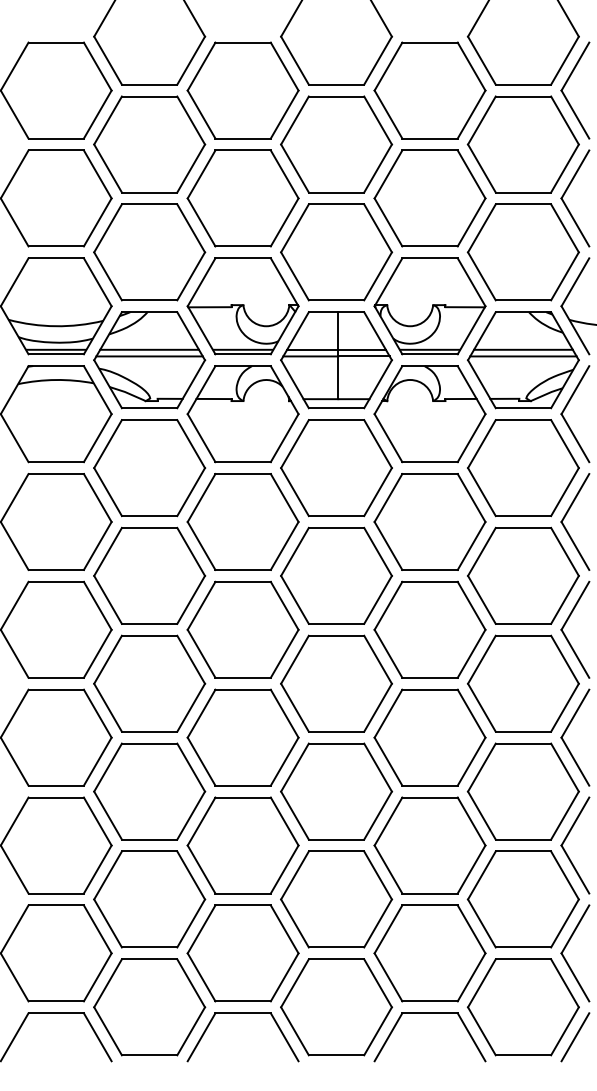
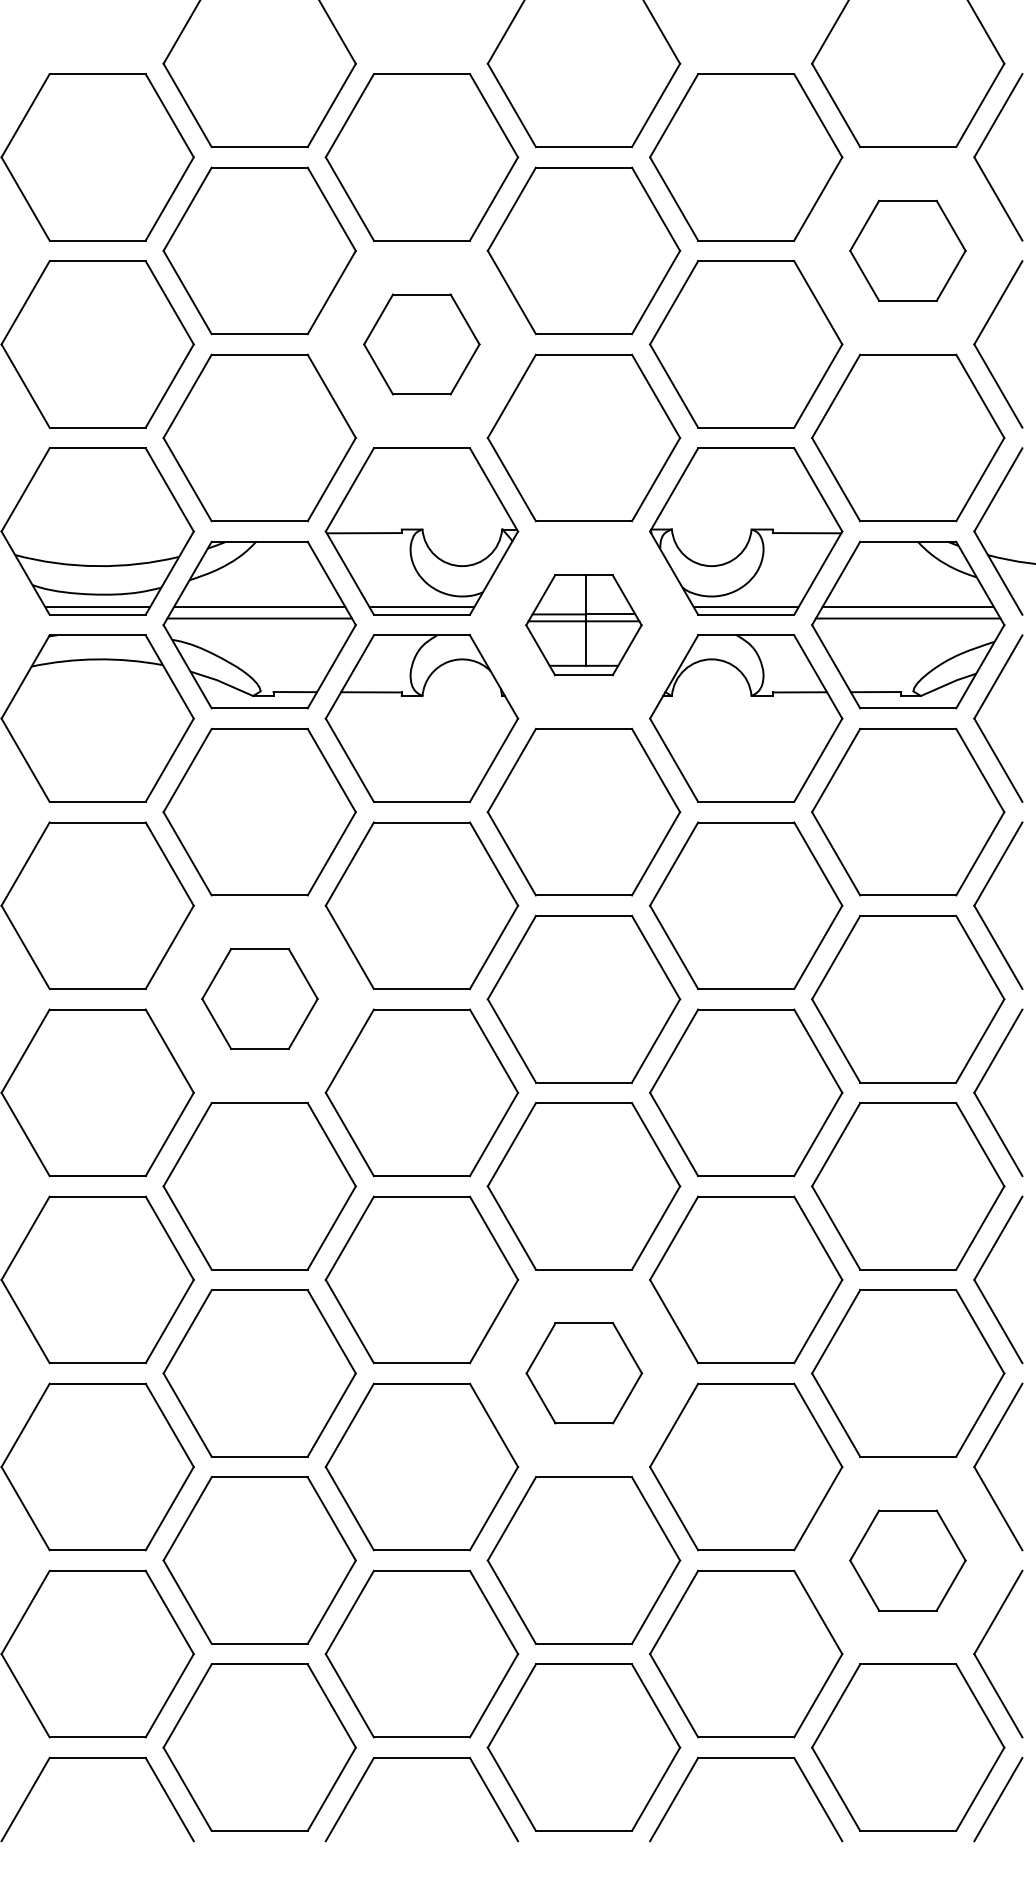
part: (522, 144) -> (906, 250), size x0.6
part: (242, 198) -> (420, 344), size x0.6
part: (336, 360) -> (583, 625), size x0.6
part: (149, 575) -> (259, 998), size x0.6
part: (336, 791) -> (583, 1373), size x0.6
part: (522, 899) -> (906, 1560), size x0.6

